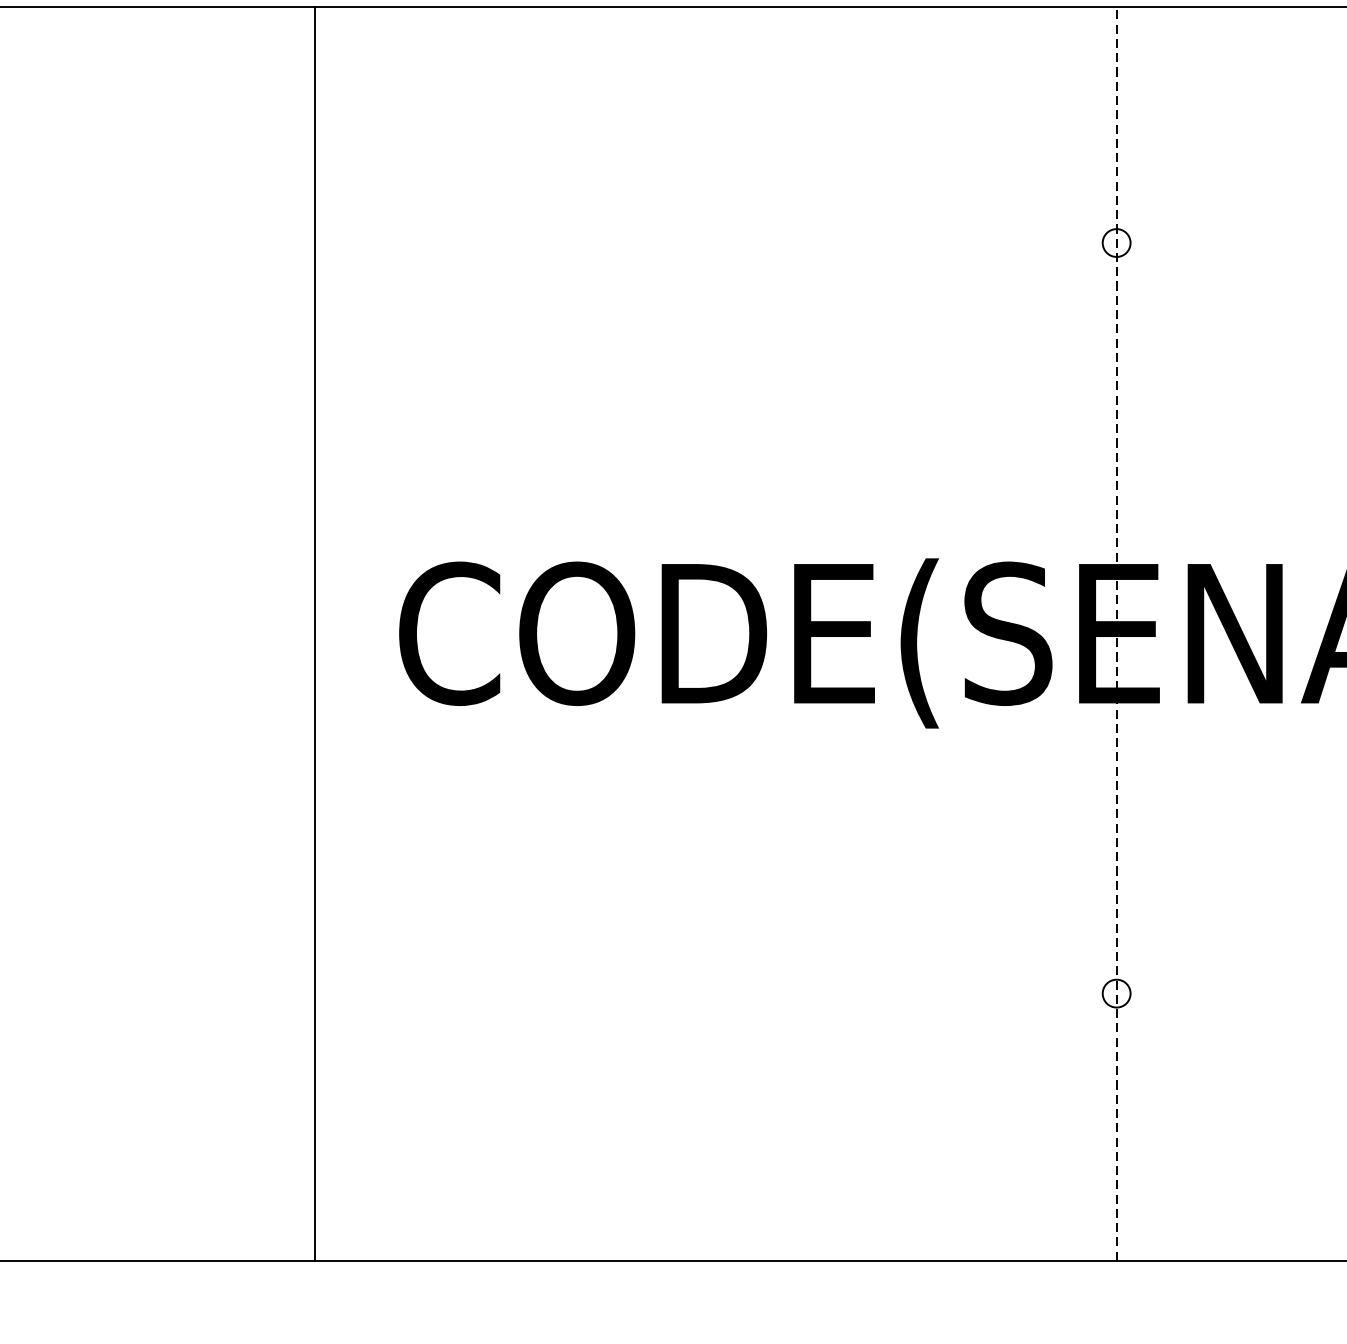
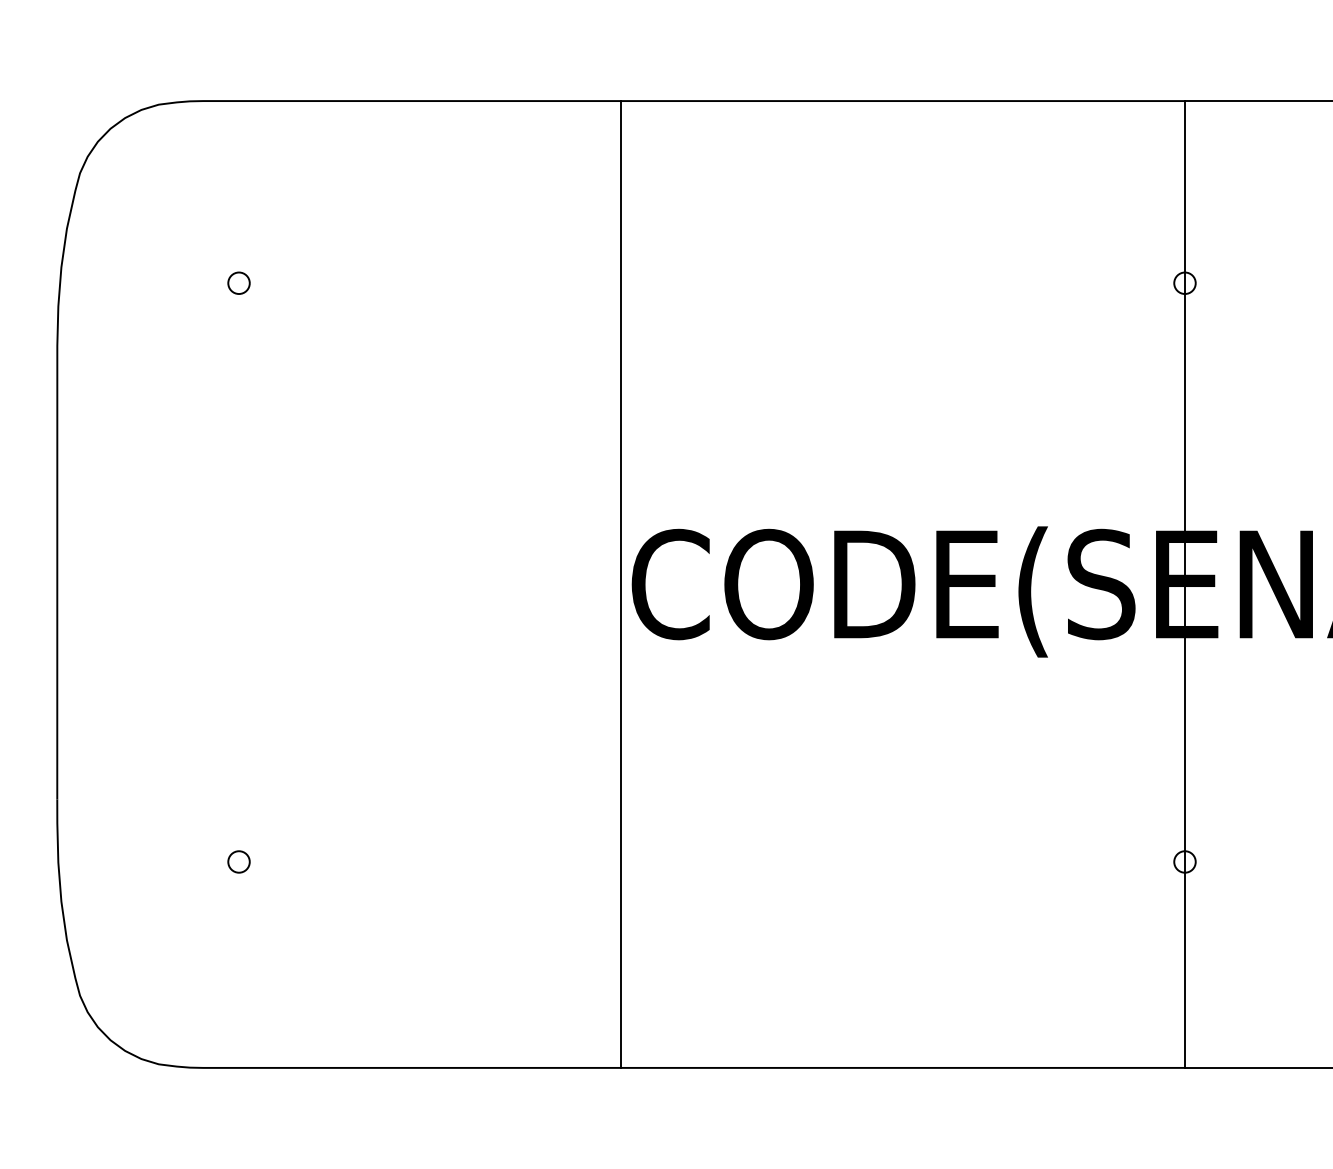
line: (315, 633) -> (621, 584), moved
line: (1117, 633) -> (1185, 584), dashed -> solid

